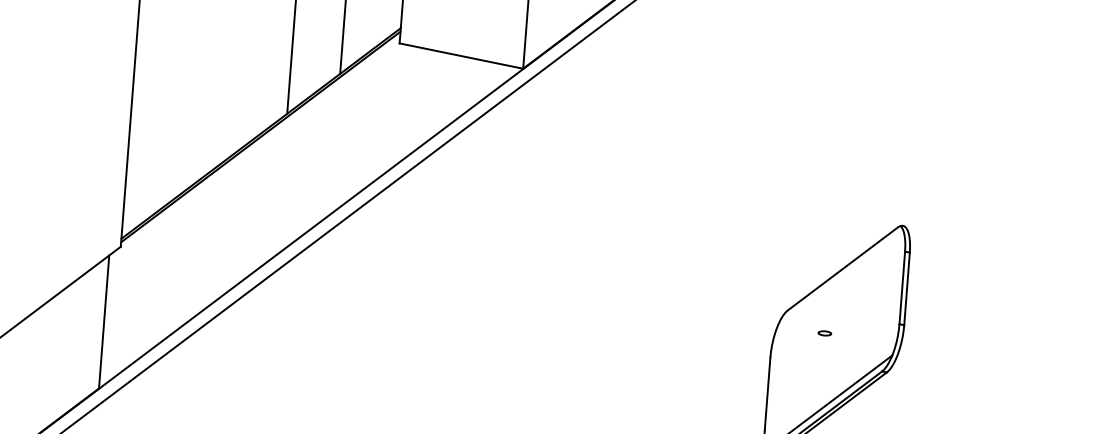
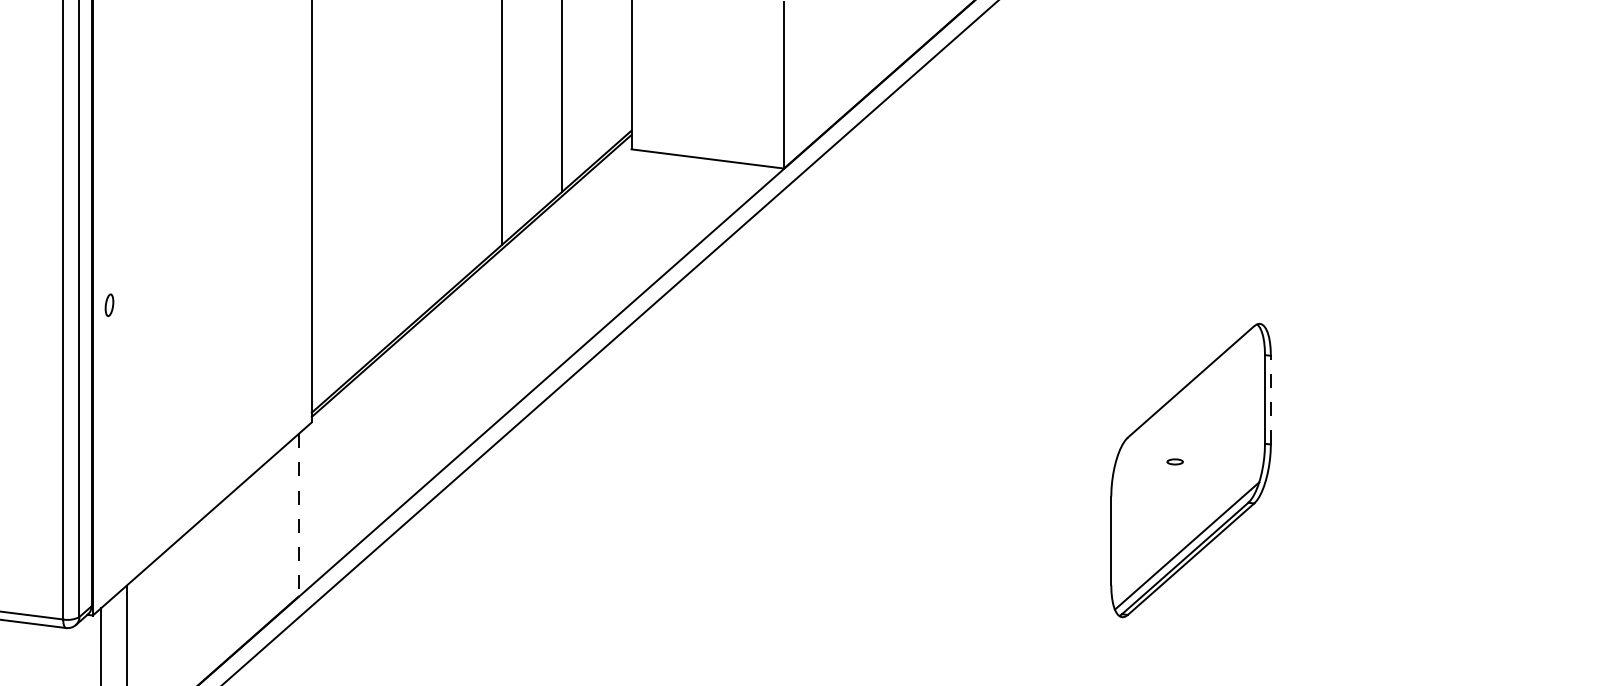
line: (906, 288) -> (1270, 399), solid -> dashed
line: (104, 322) -> (298, 515), solid -> dashed

